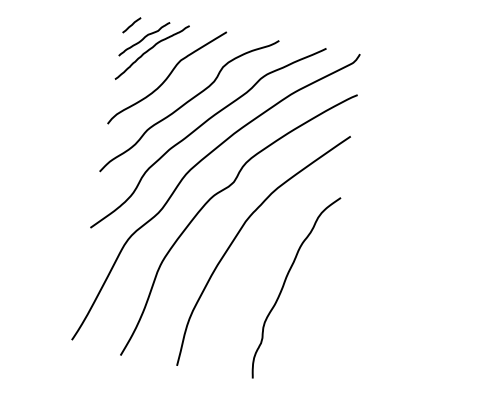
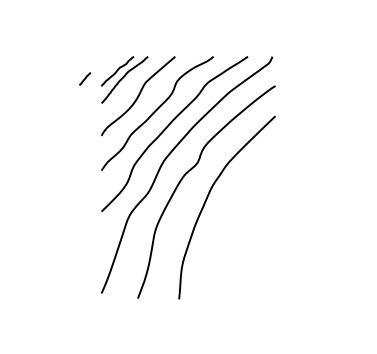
line: (132, 24) -> (85, 78), moved
curve: (285, 285) -> (246, 229), removed

